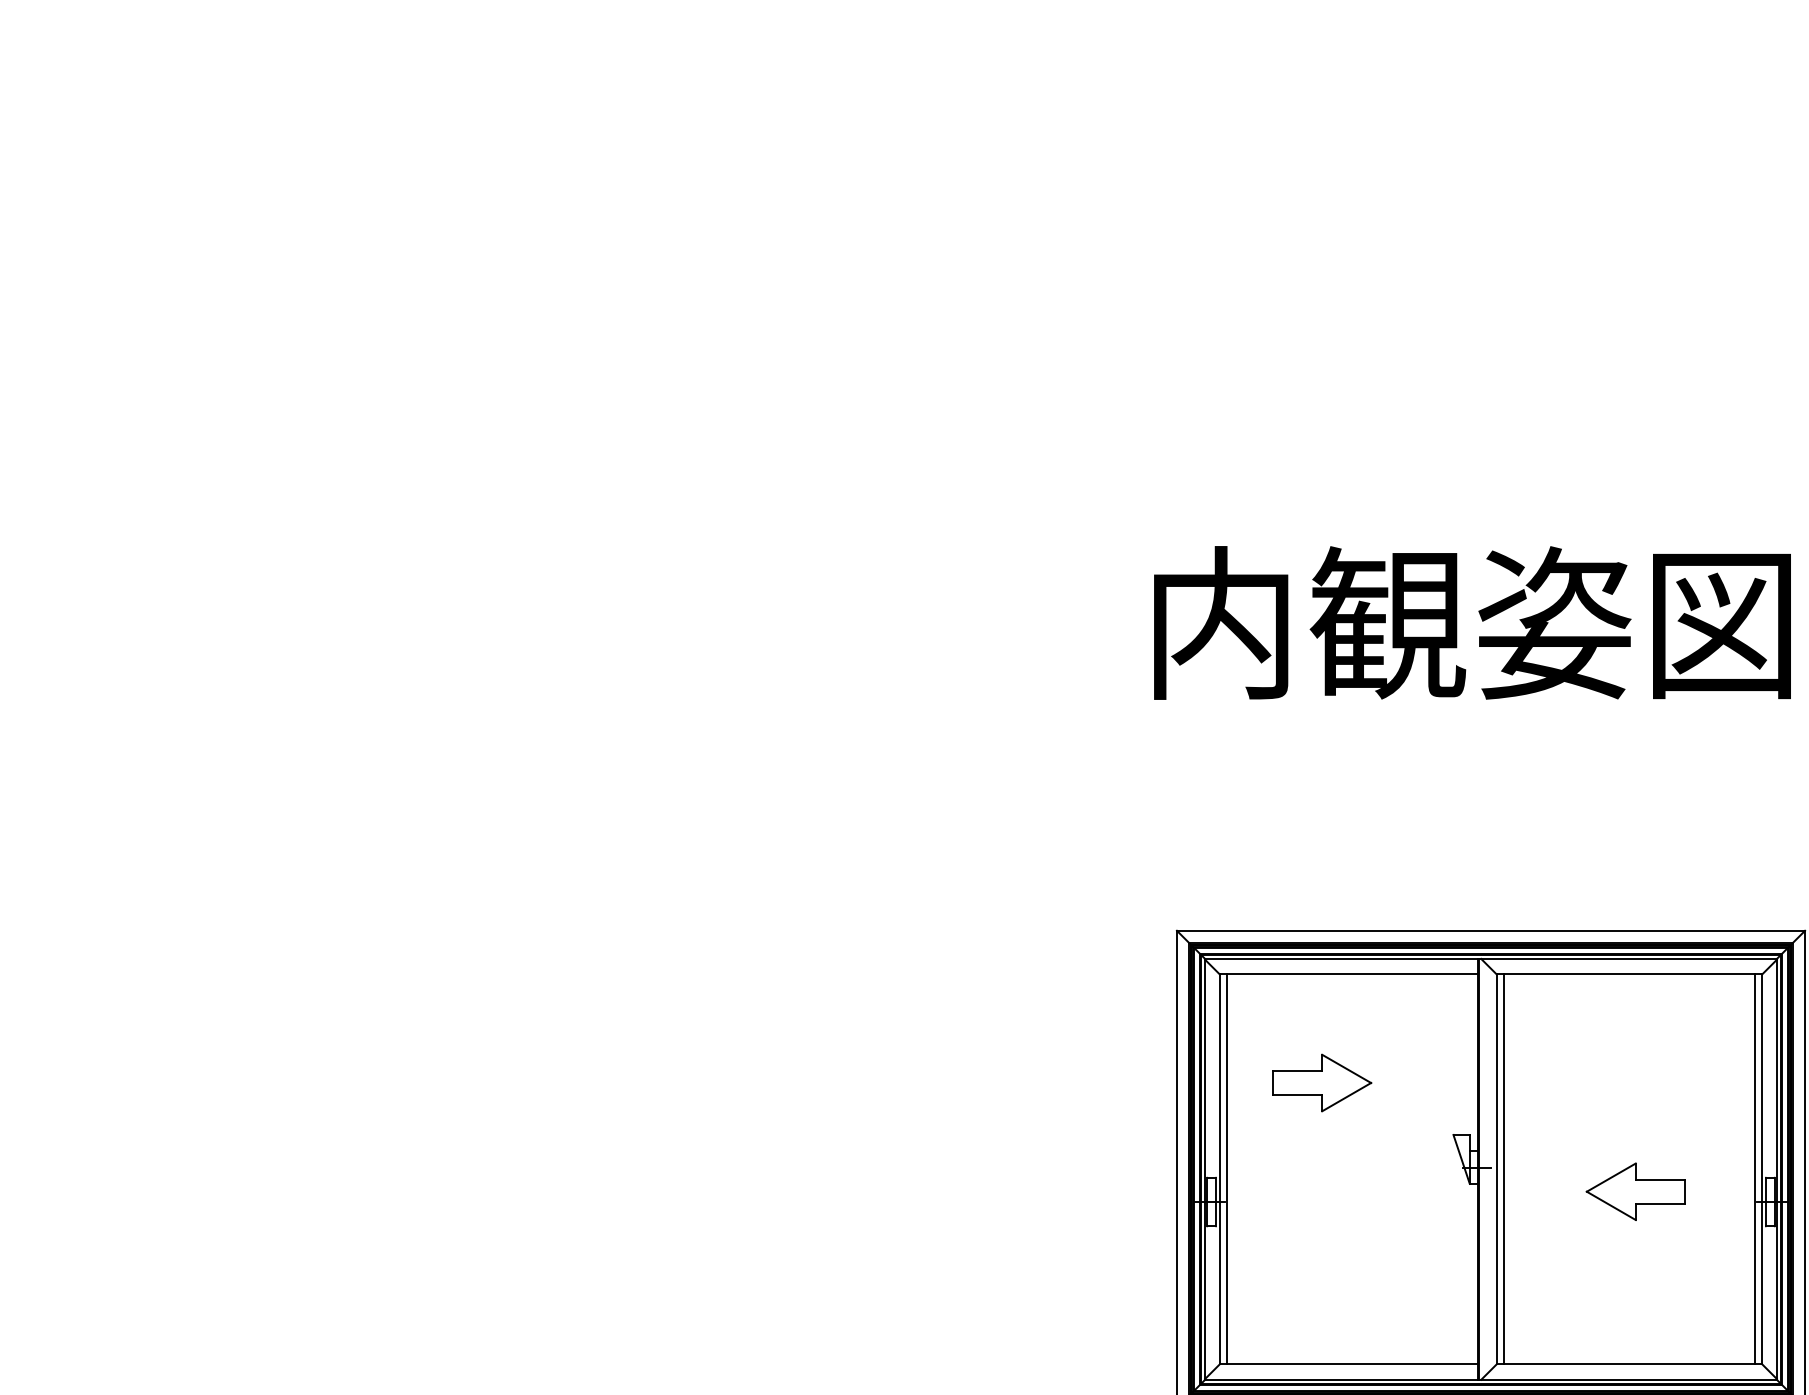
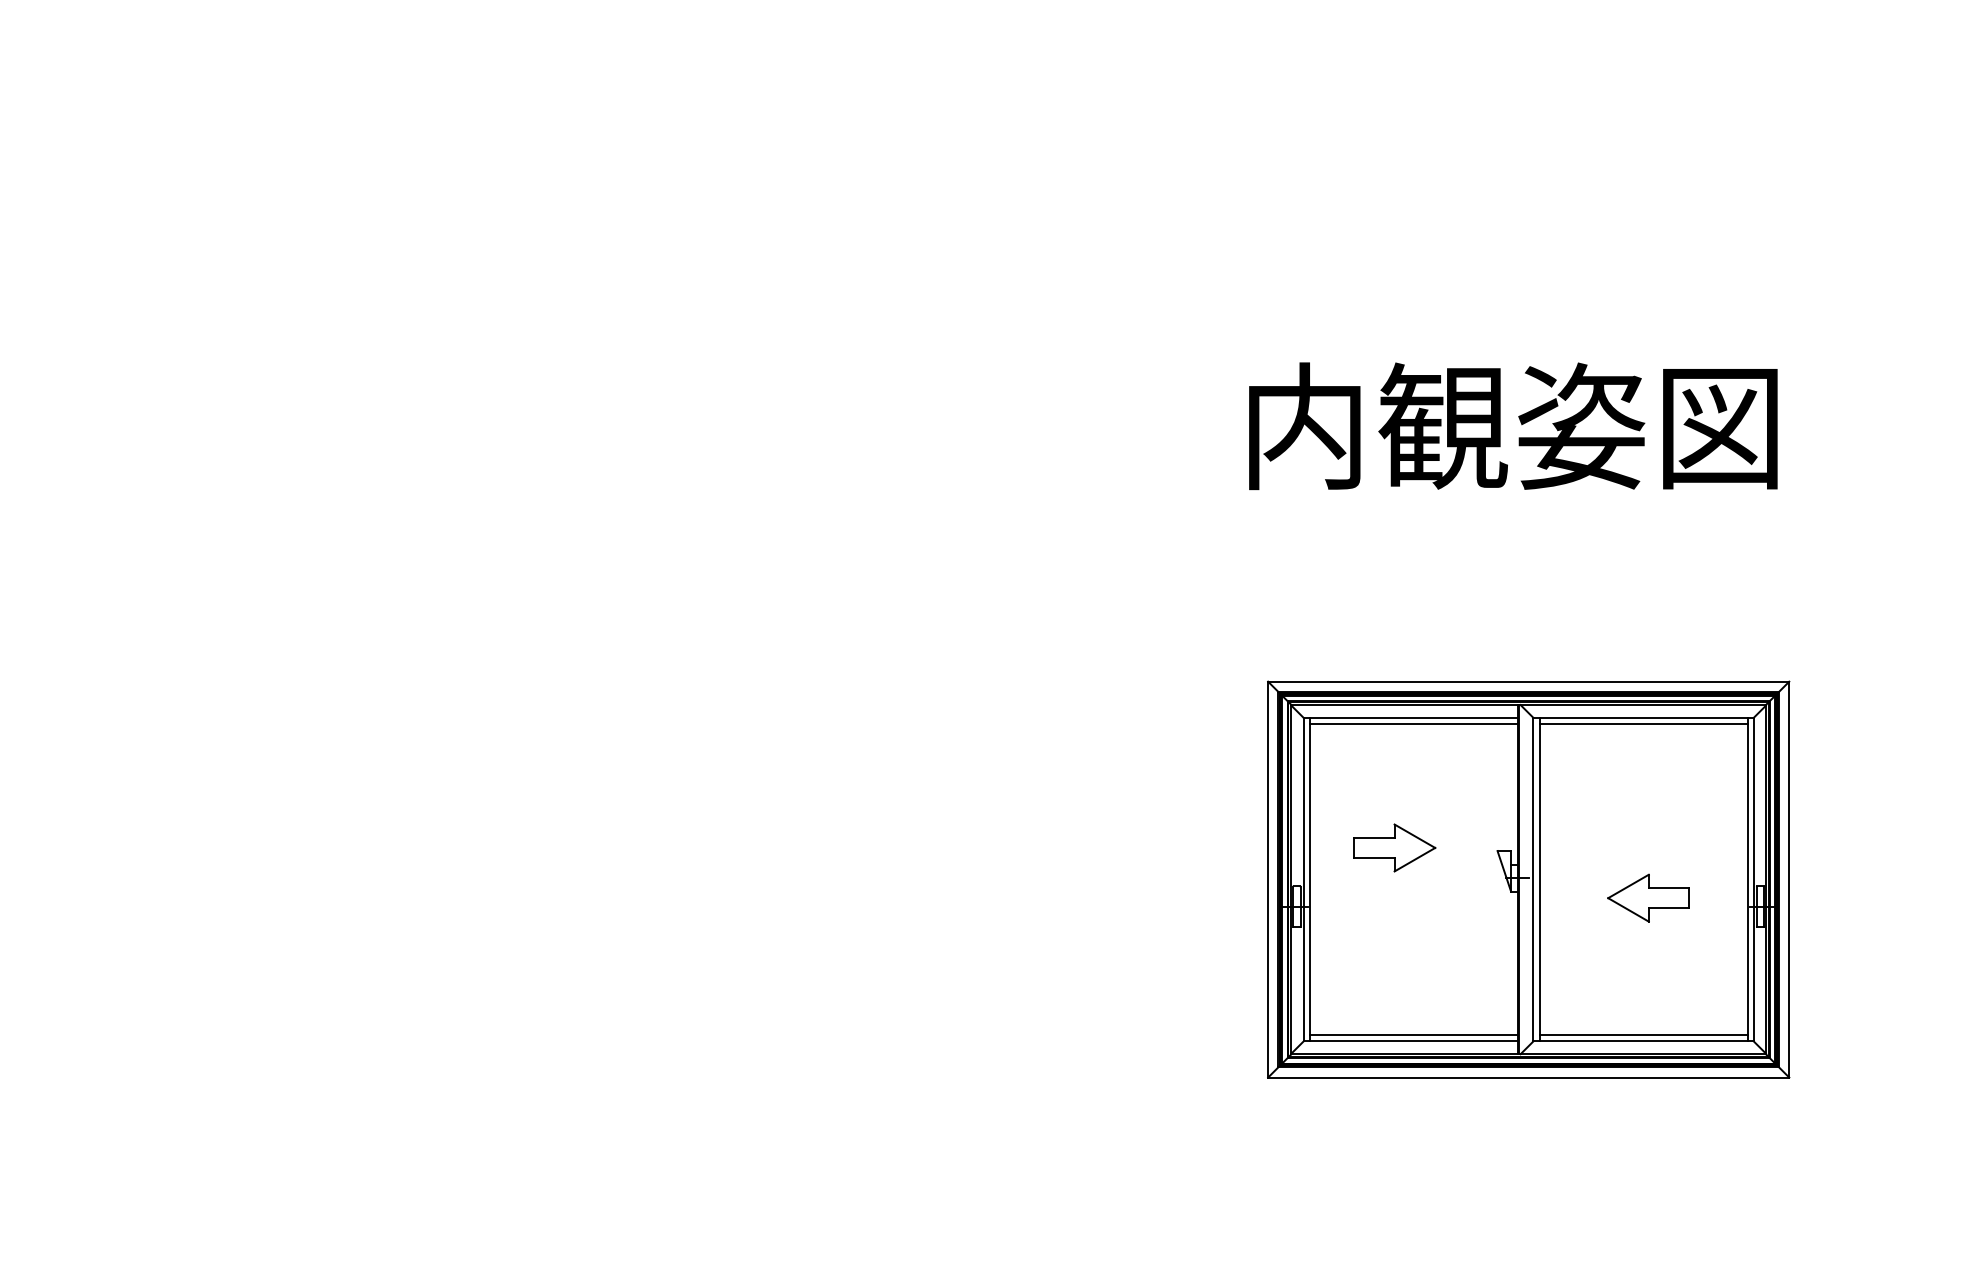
line: (1352, 981) -> (1413, 723), added
line: (1629, 981) -> (1643, 723), added
part: (1322, 1082) -> (1394, 847), moved
line: (1352, 1357) -> (1413, 1035), added
line: (1629, 1357) -> (1643, 1035), added

